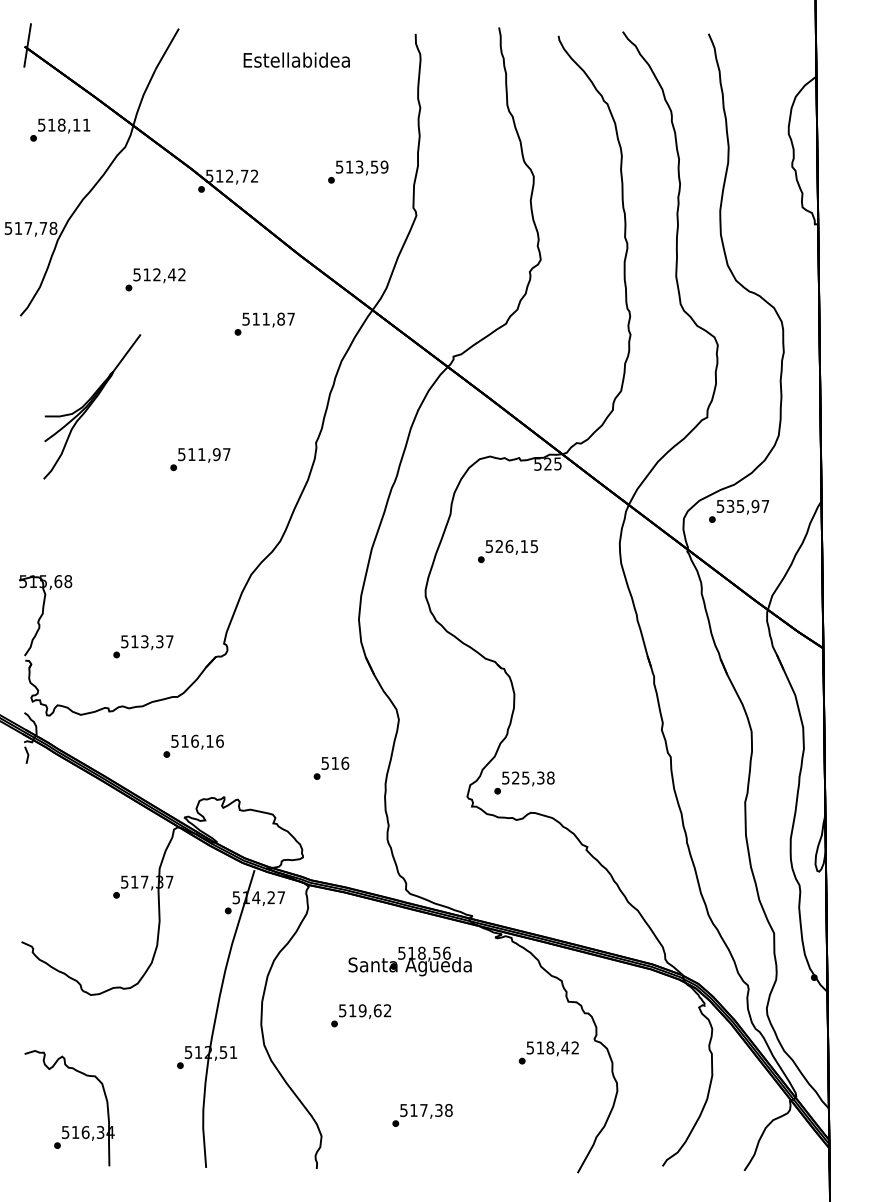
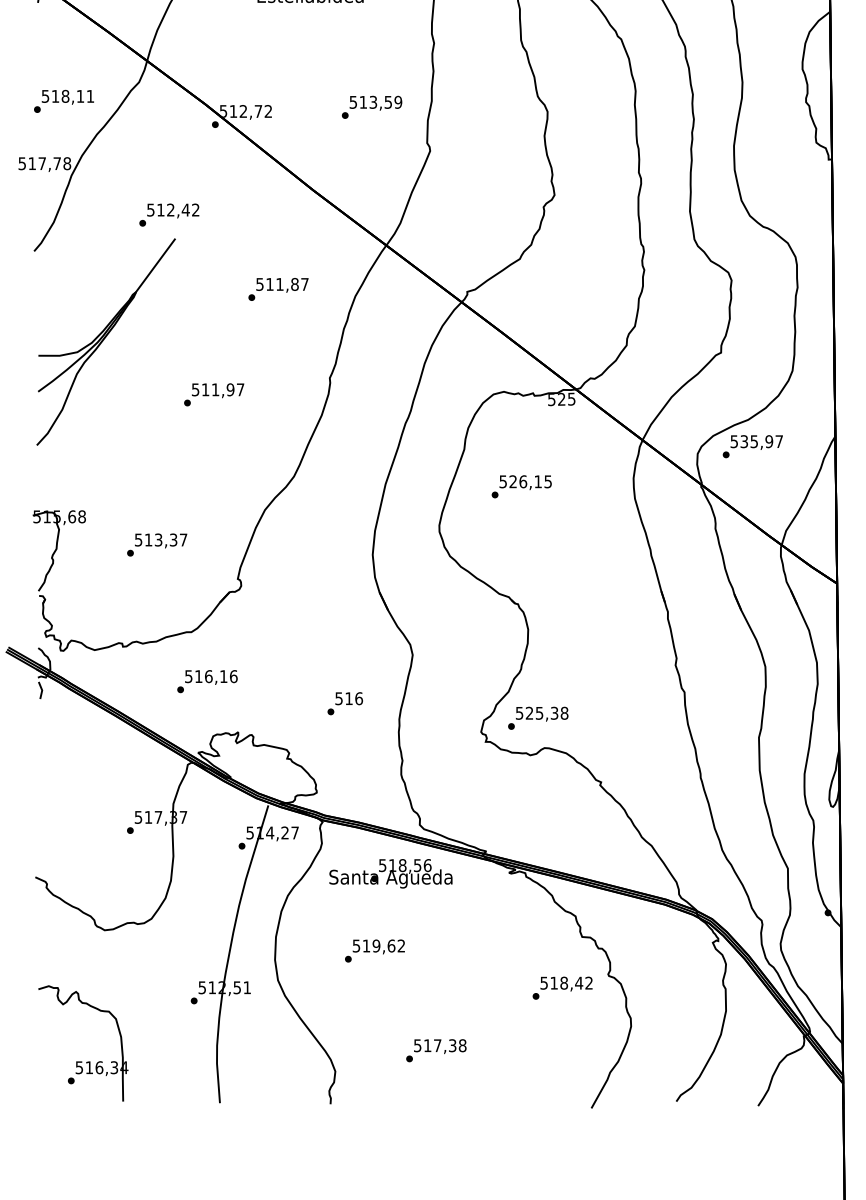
text: (60, 129) -> (64, 100), moved
text: (264, 323) -> (278, 288), moved
part: (91, 406) -> (105, 341), size x1.43
text: (143, 646) -> (157, 544), moved
text: (409, 961) -> (390, 873), moved

